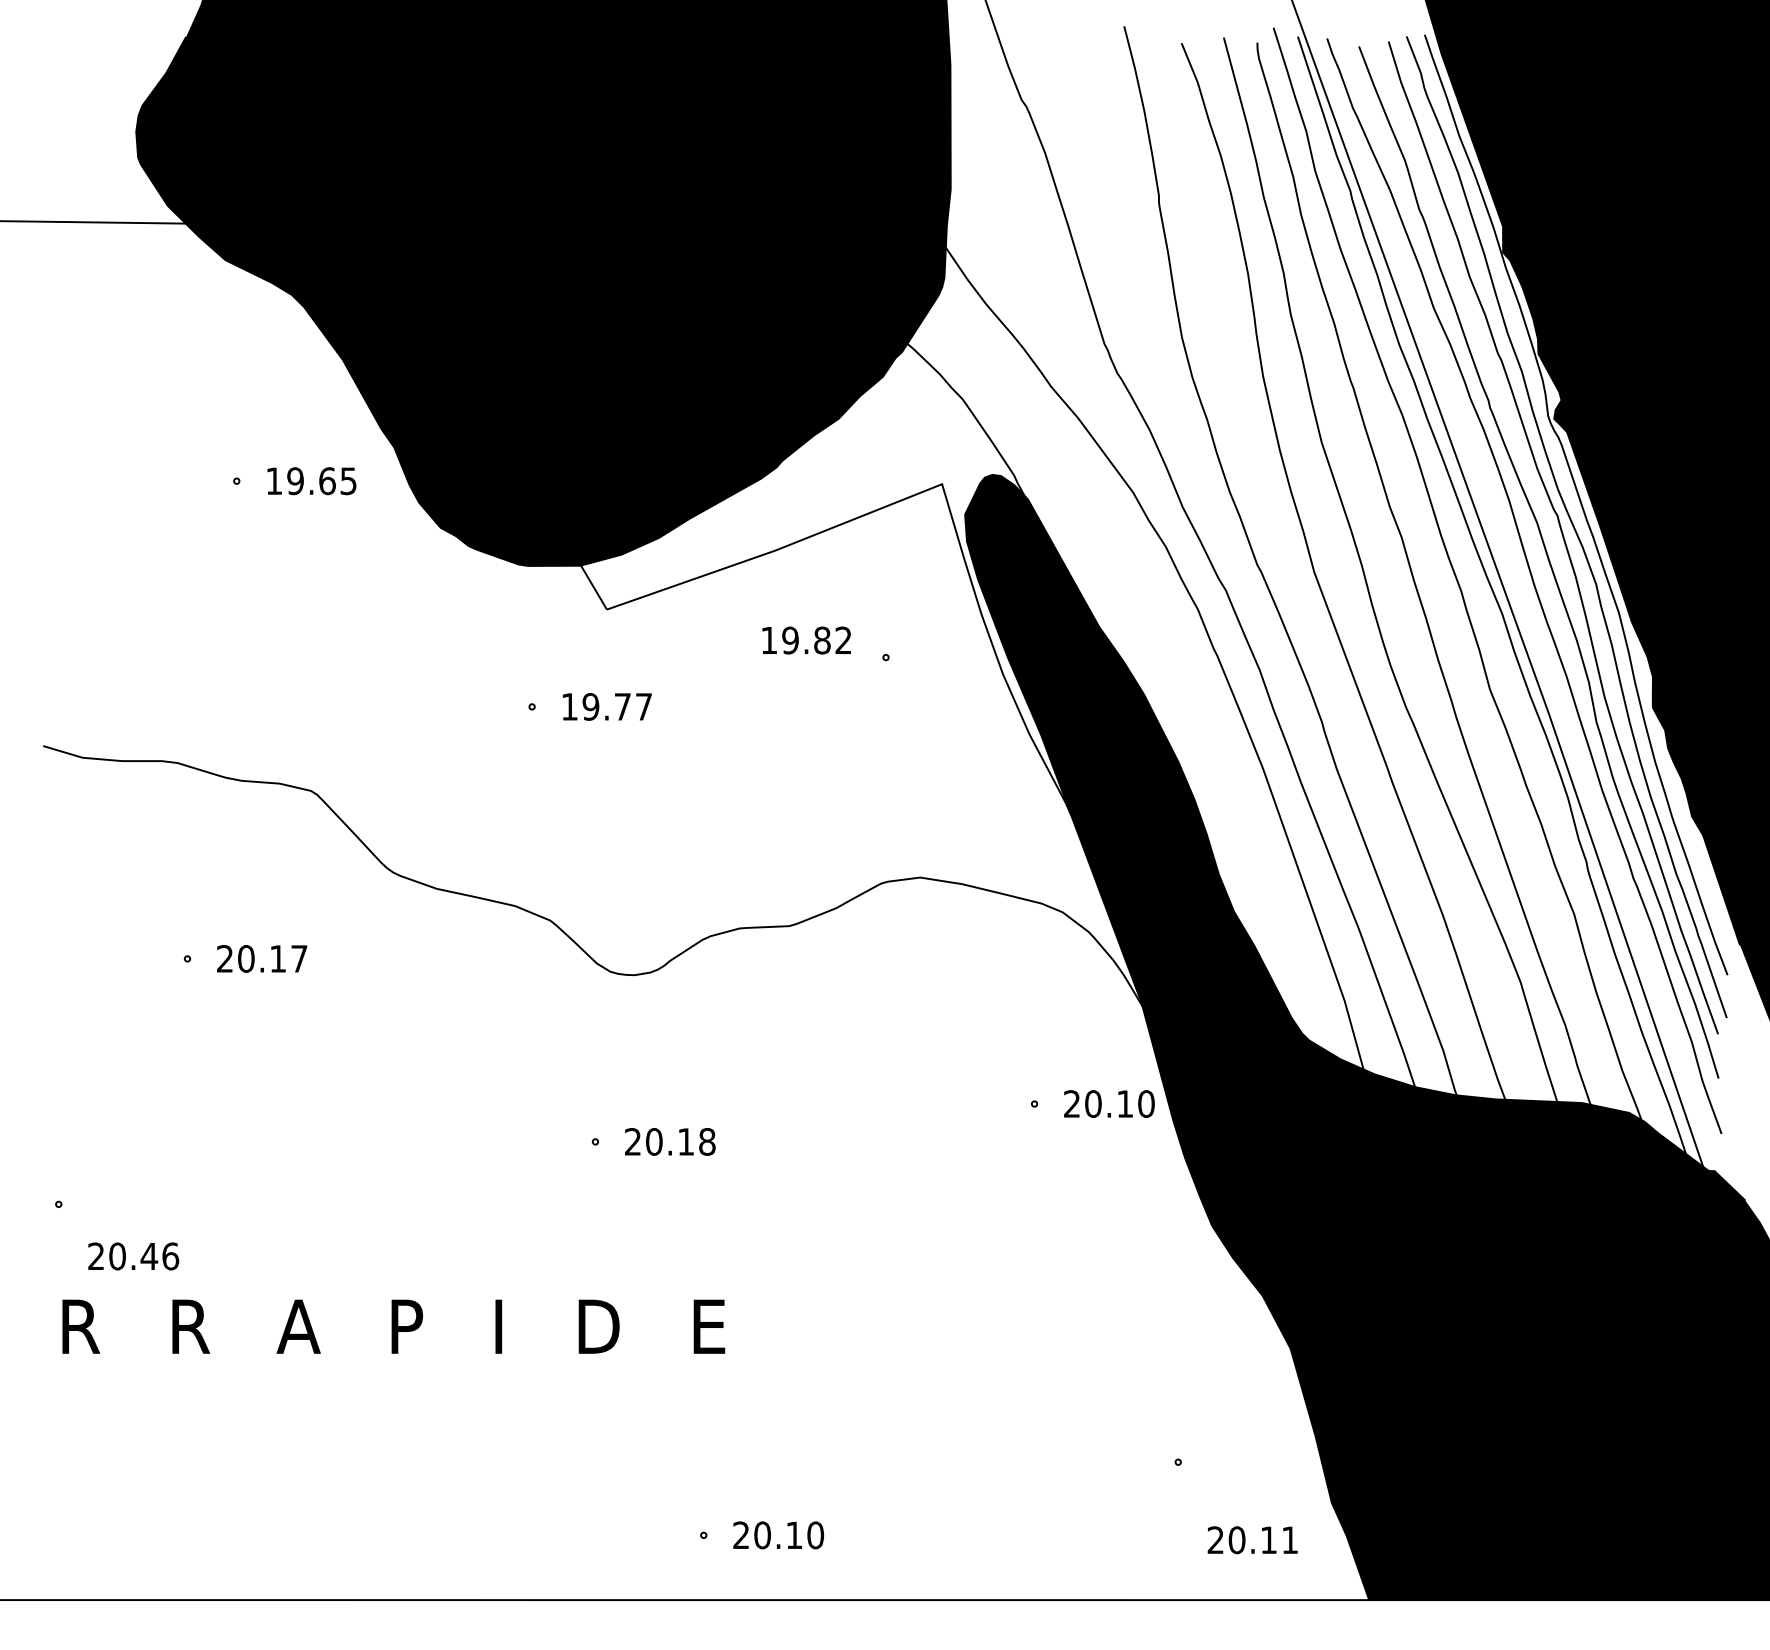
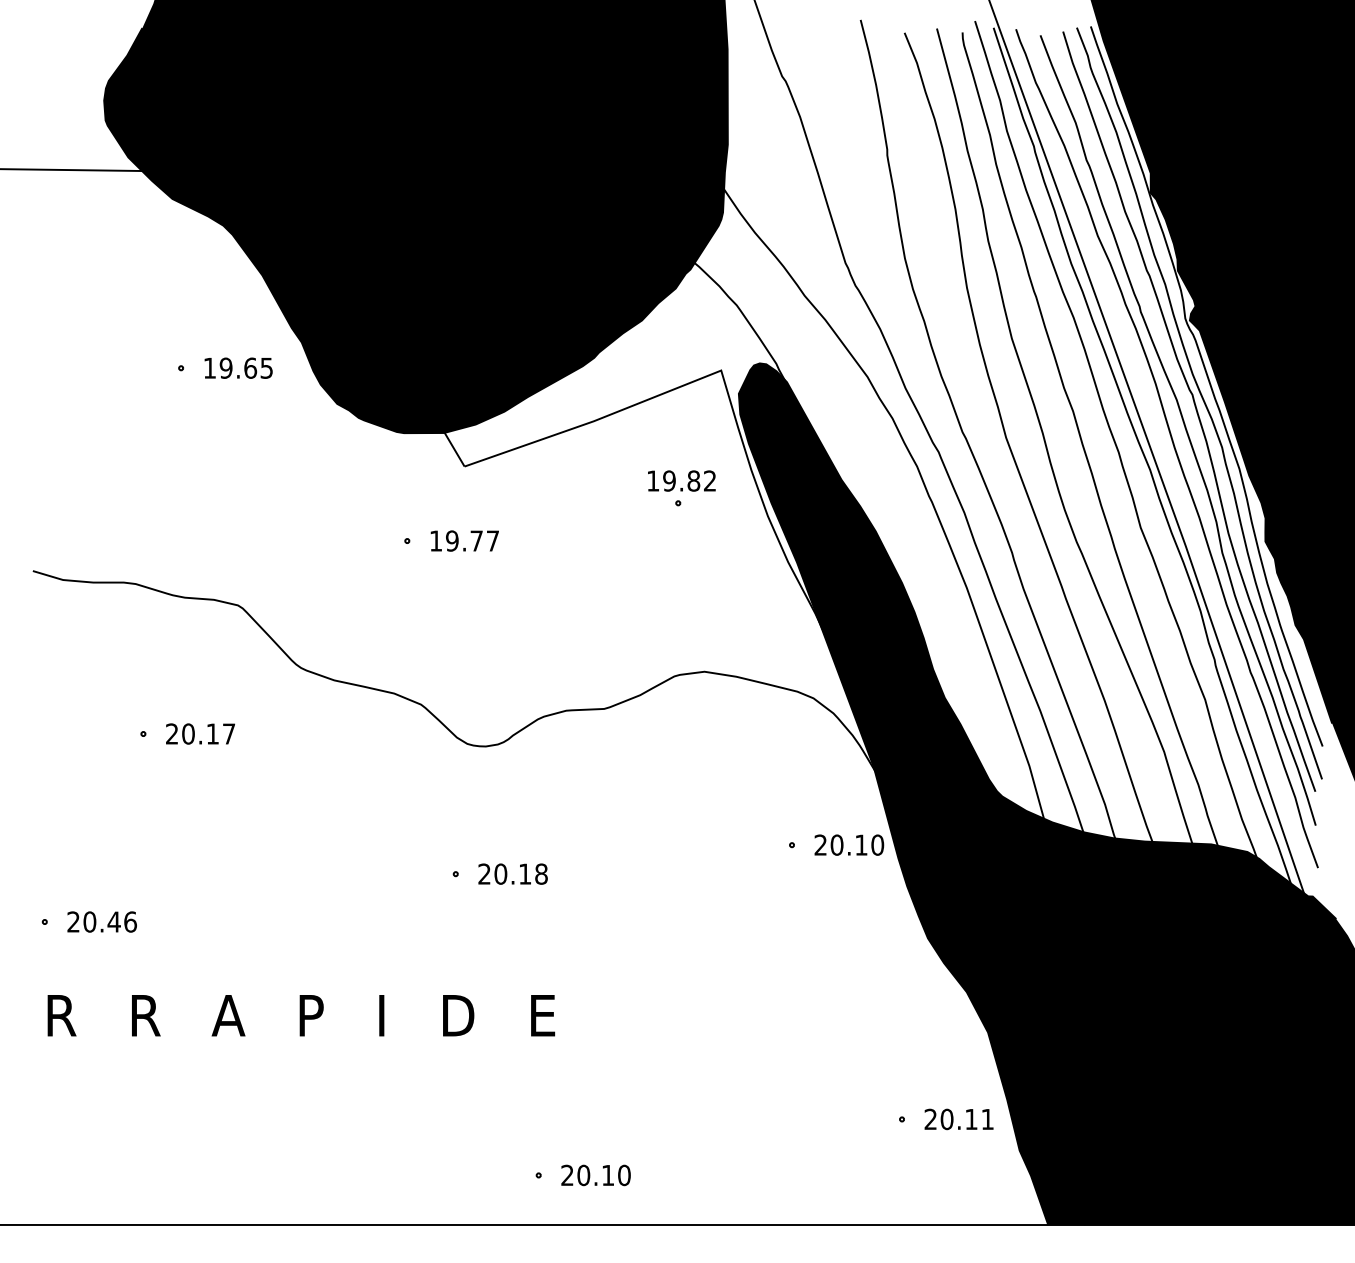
text: (806, 640) -> (681, 481), moved
text: (133, 1256) -> (102, 922), moved
text: (1252, 1540) -> (958, 1119), moved

